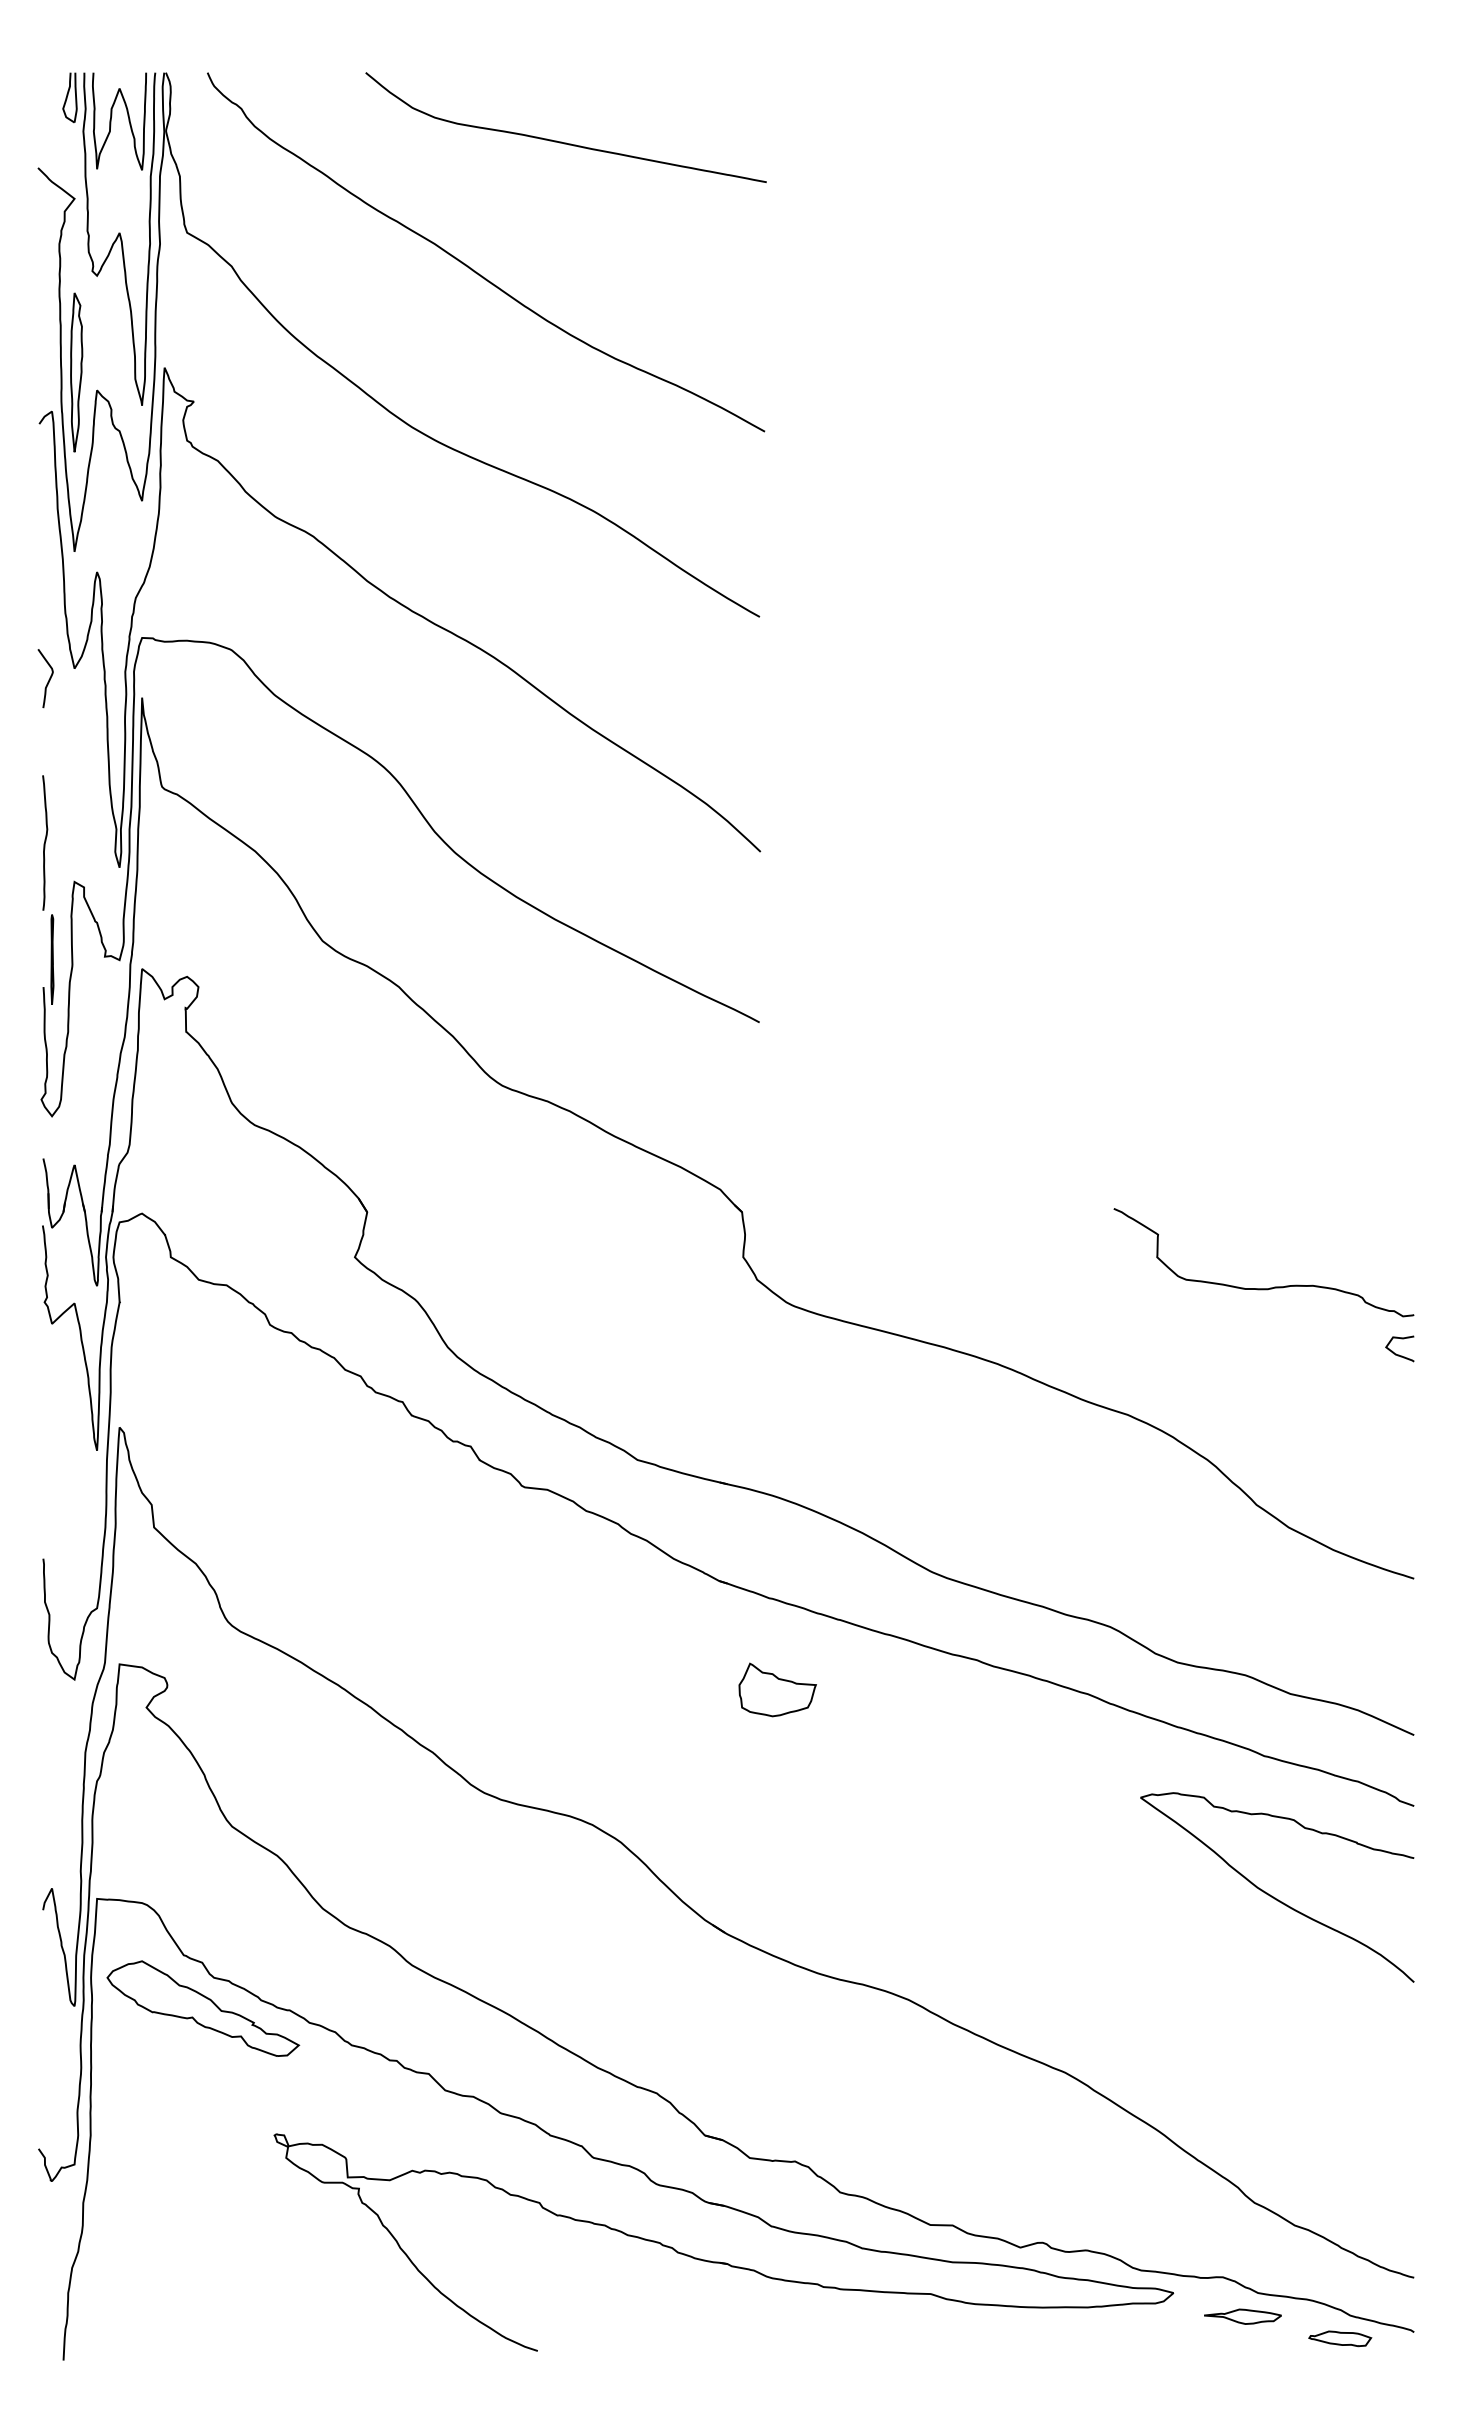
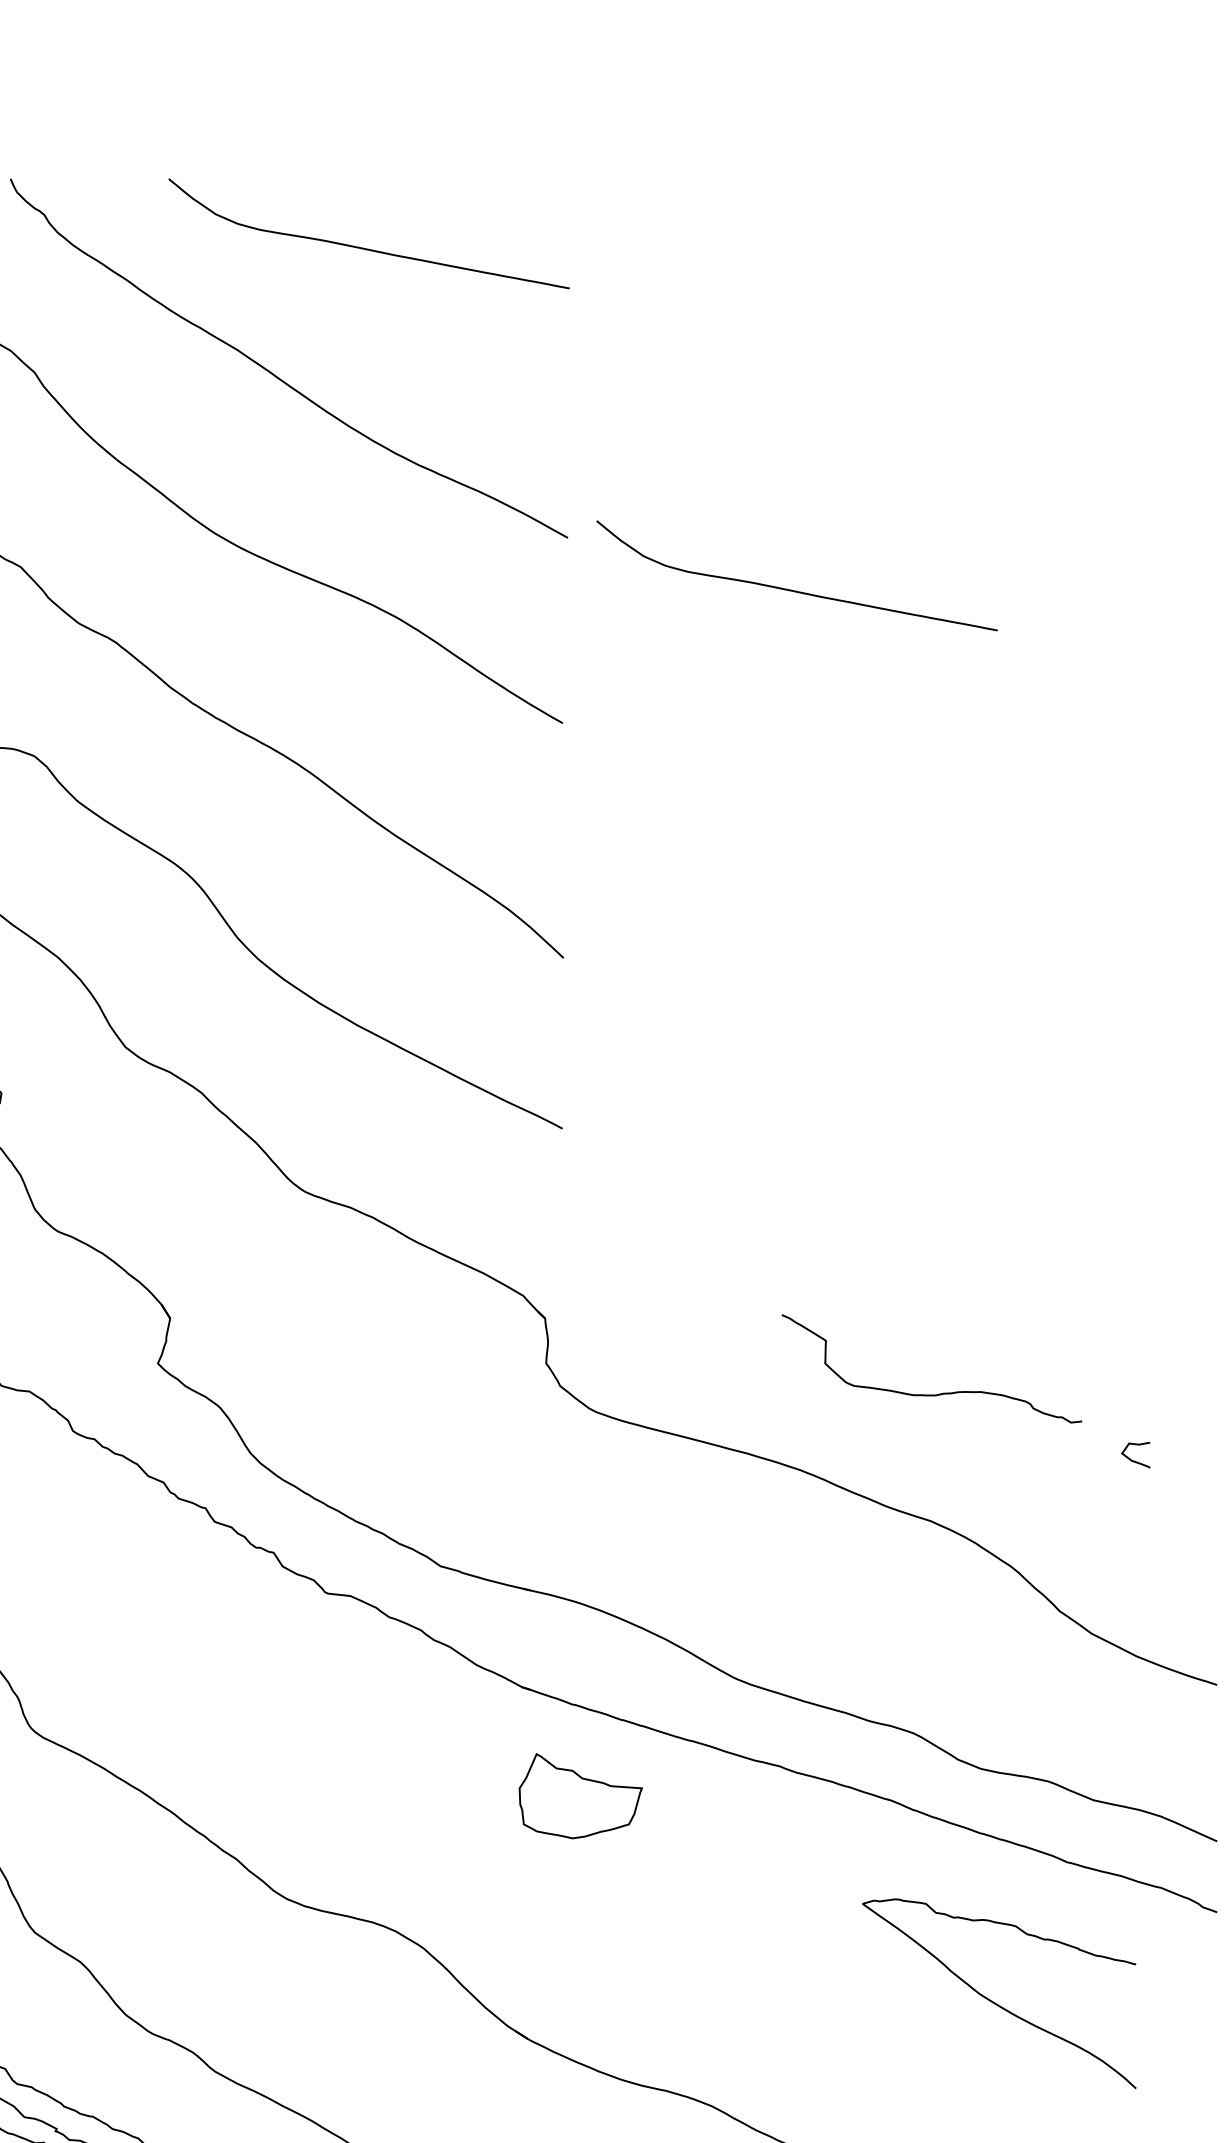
curve: (989, 483) -> (792, 589), added
curve: (1270, 1287) -> (938, 1393), moved
curve: (1396, 1353) -> (1132, 1459), moved
part: (777, 1689) -> (580, 1795), size x1.6
curve: (1272, 1895) -> (994, 2001), moved

